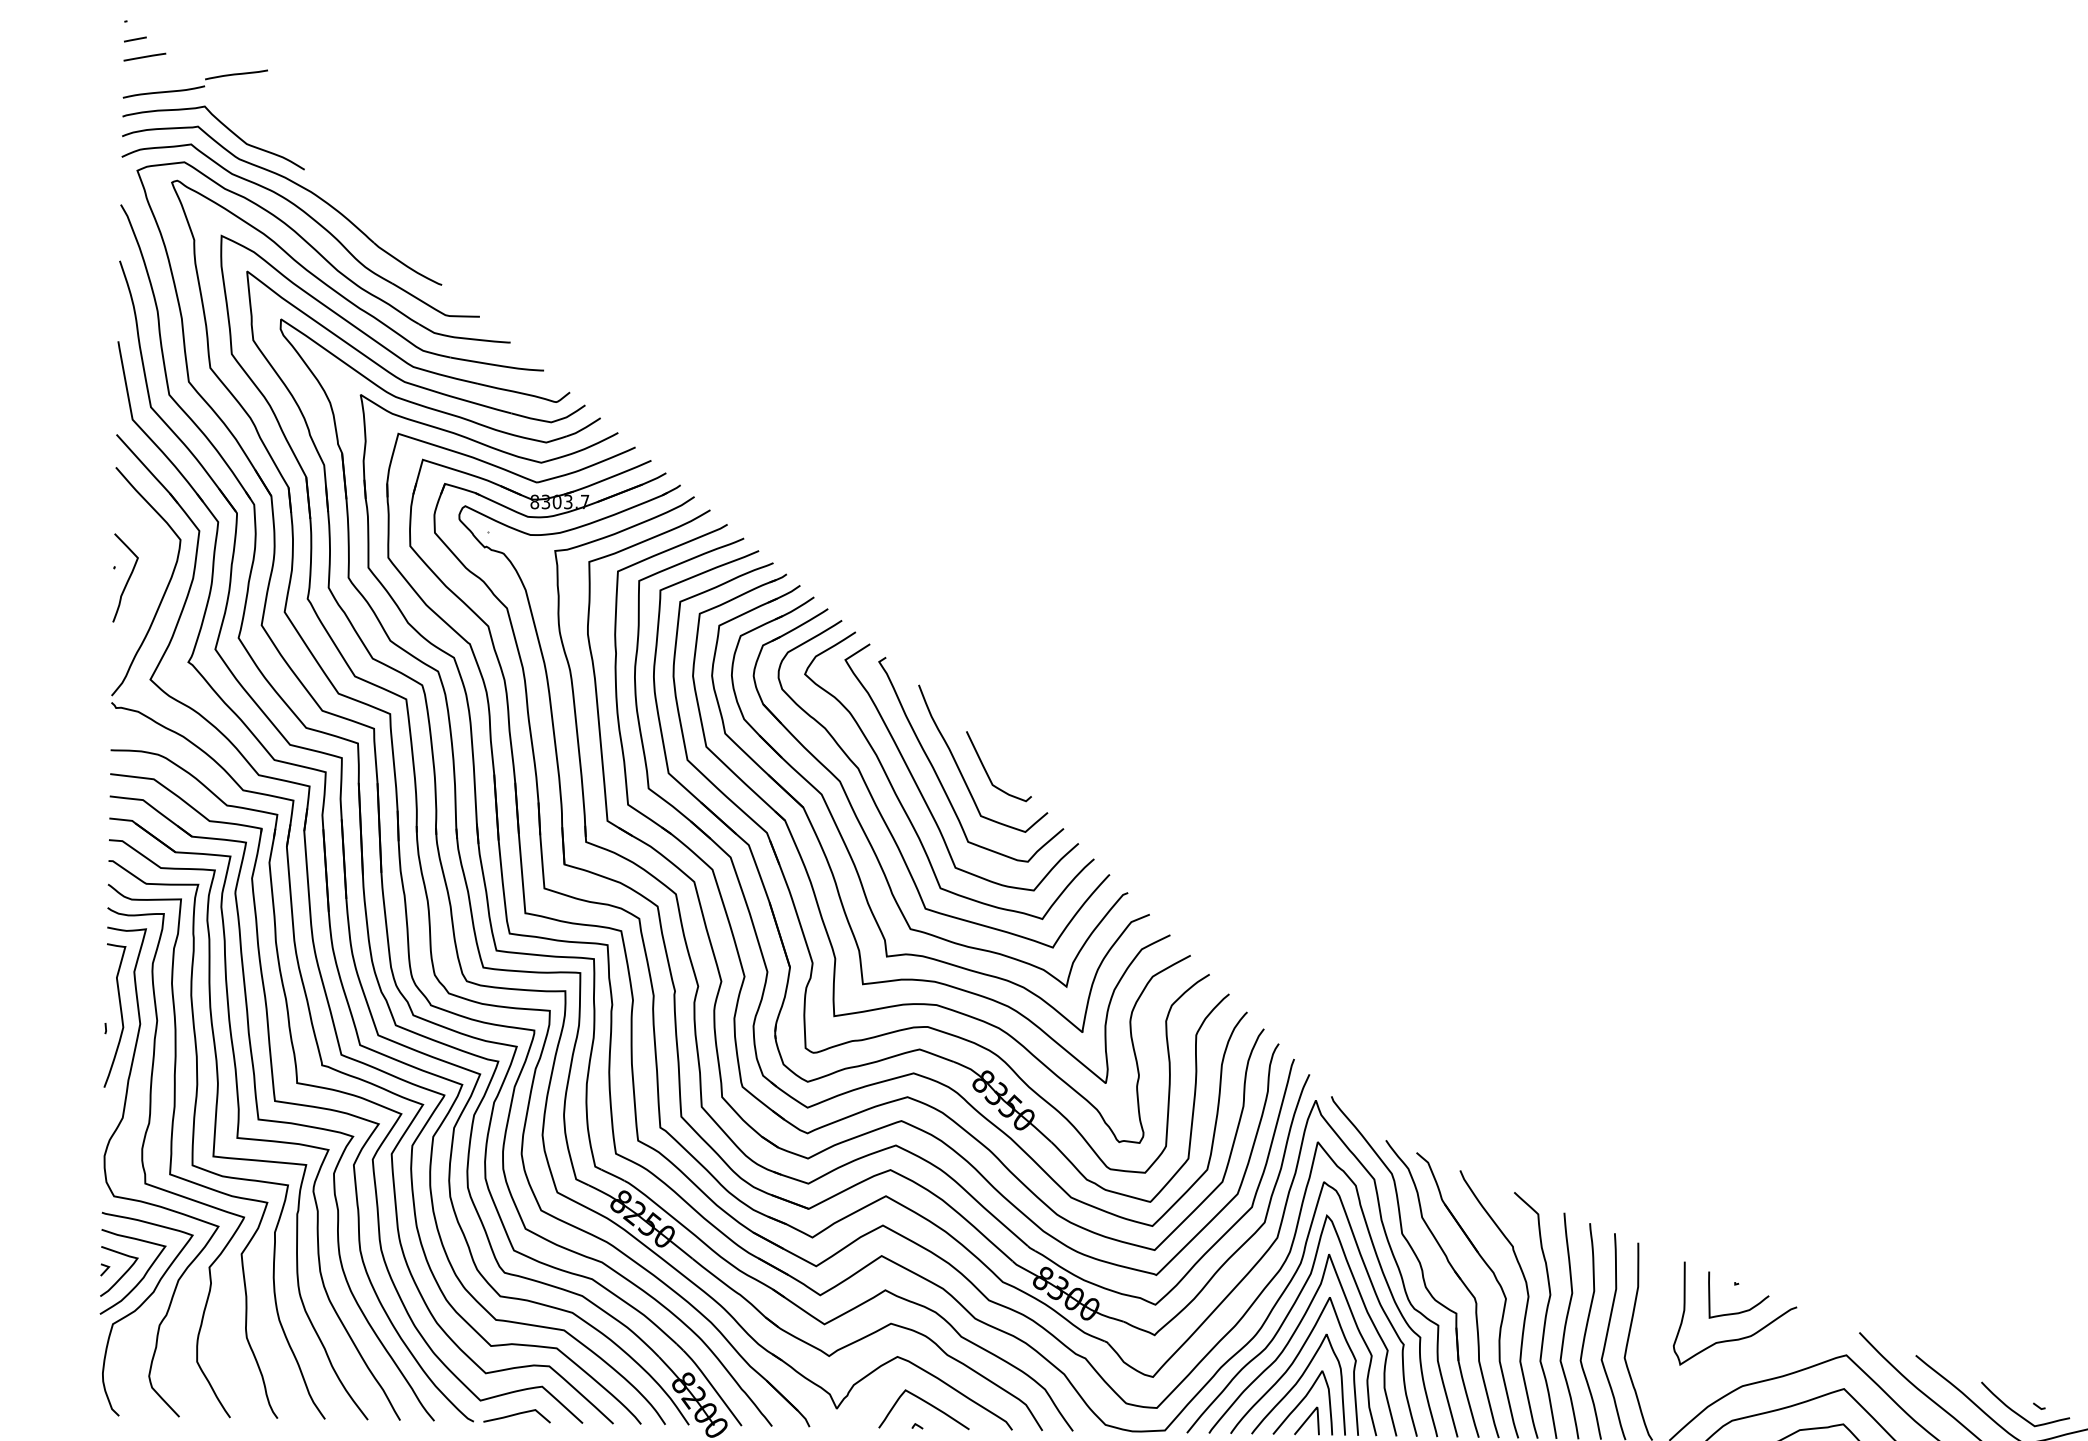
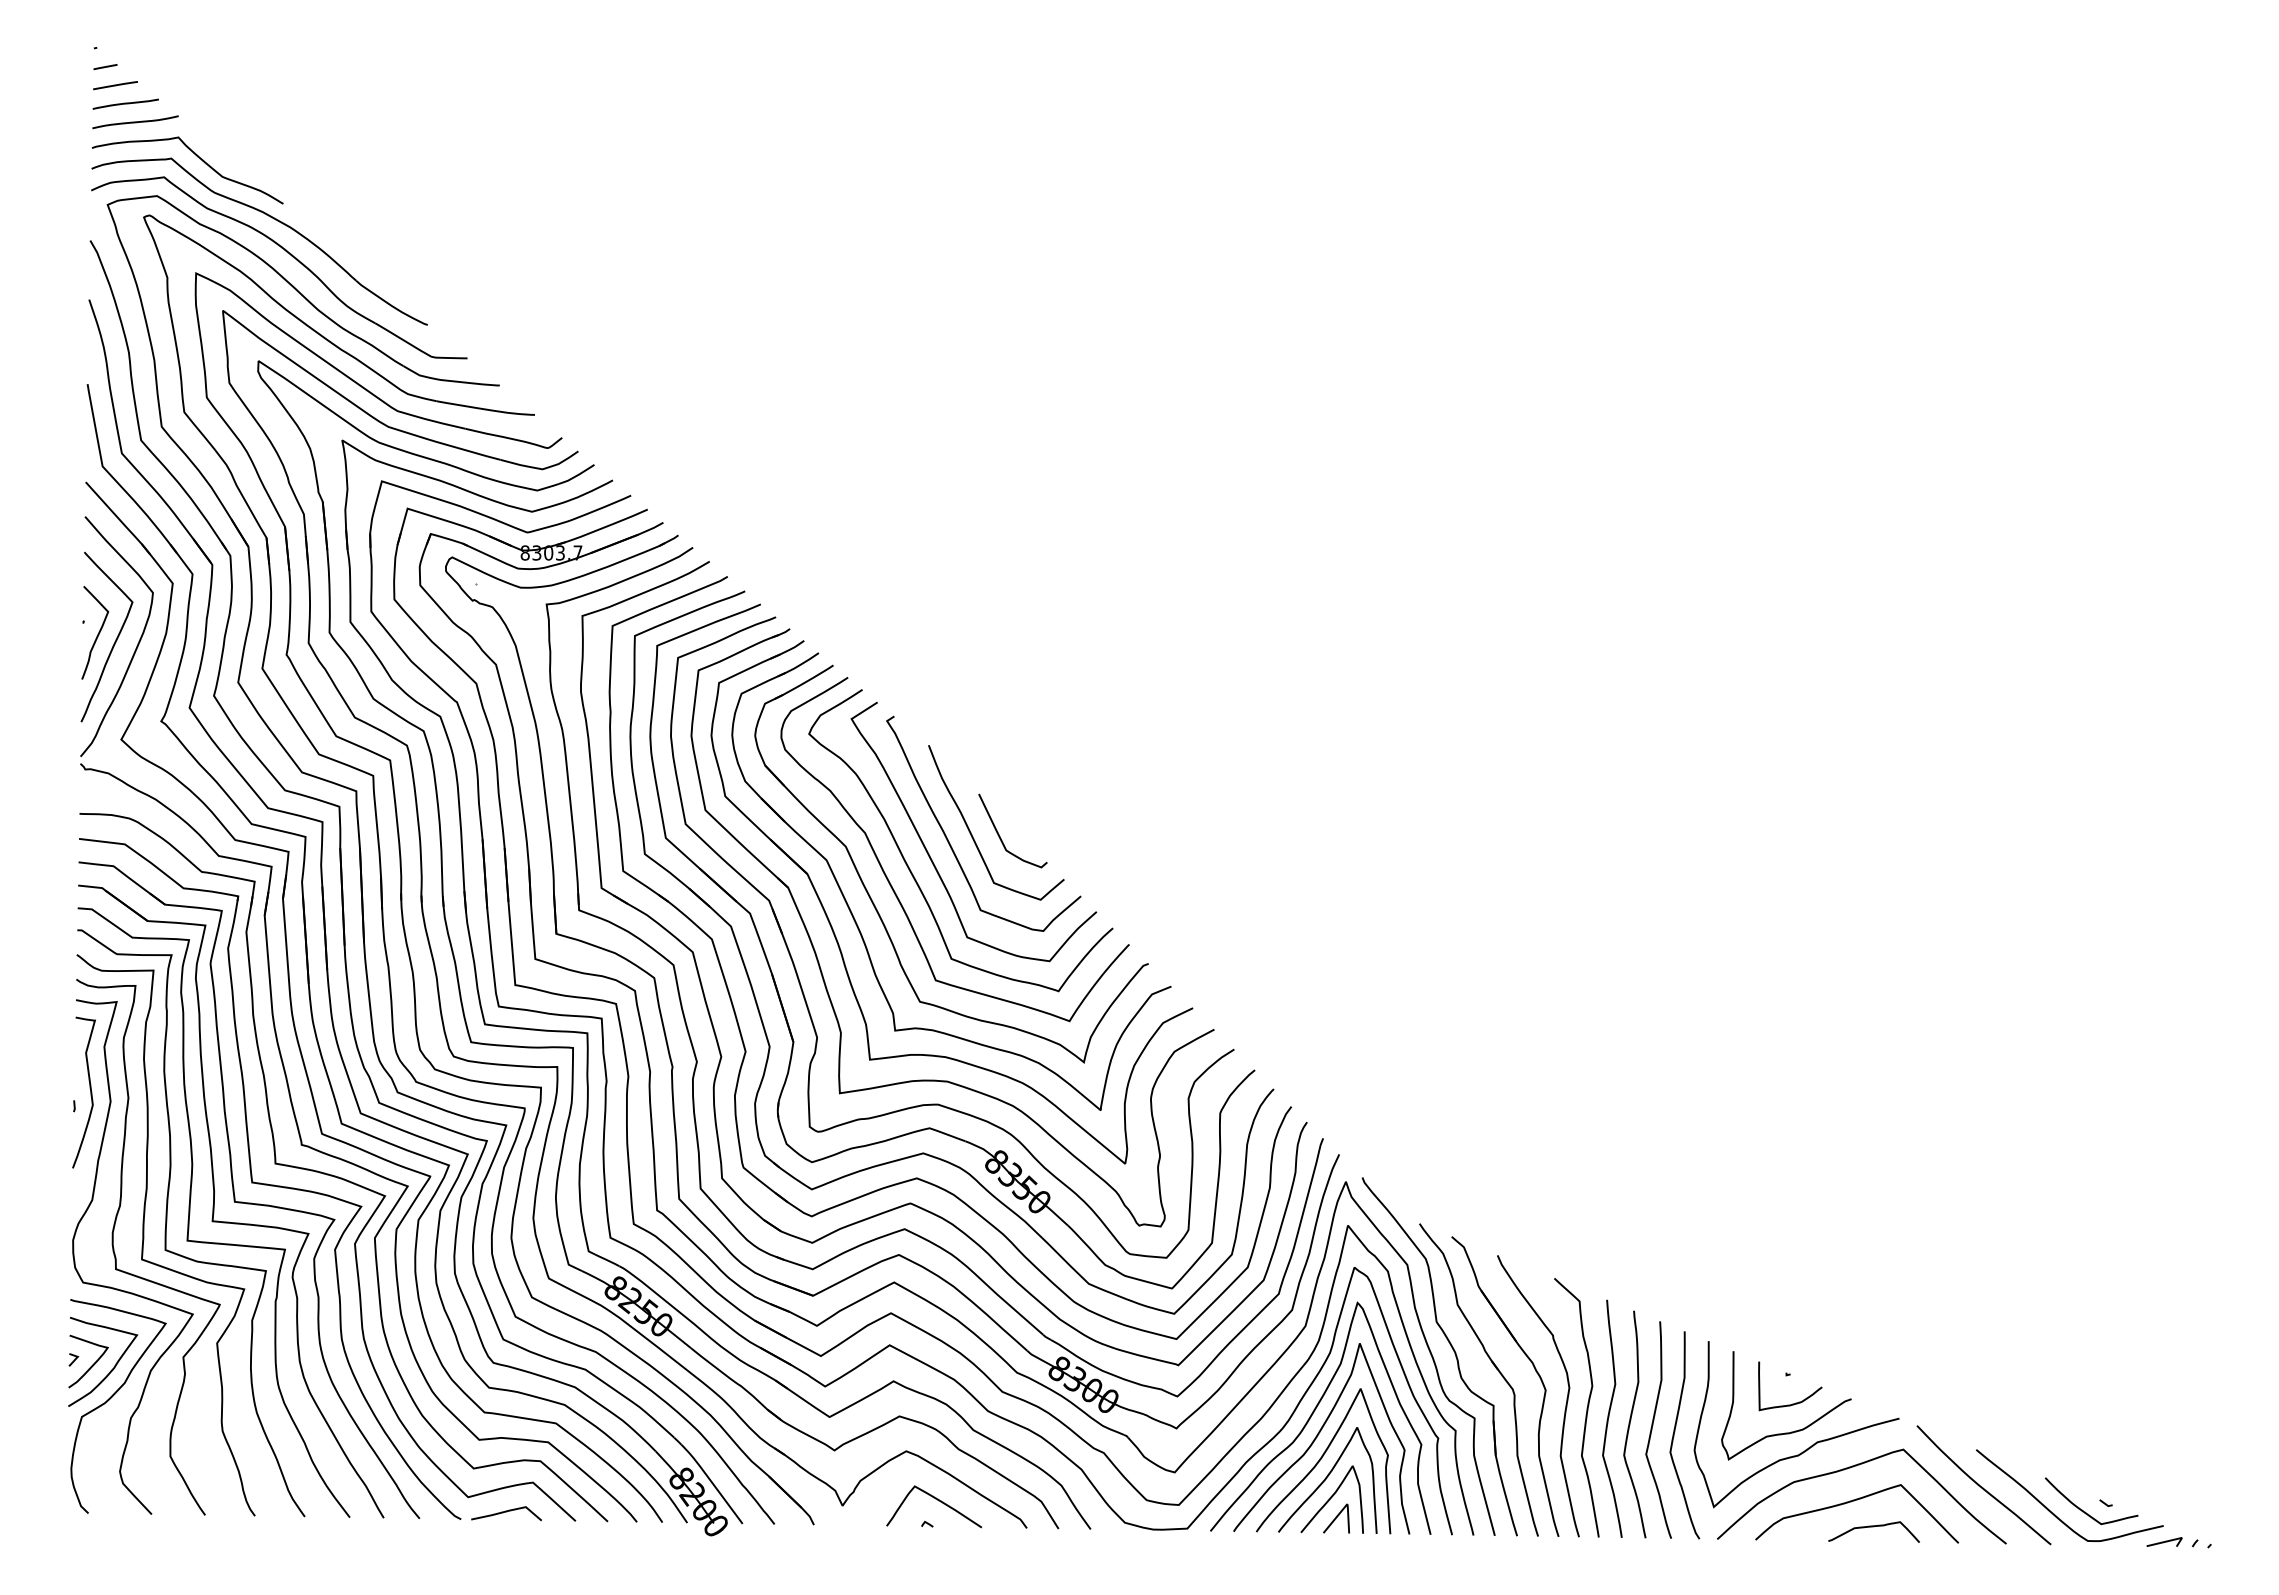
curve: (236, 74) -> (125, 103), moved
curve: (143, 586) -> (114, 641), added
curve: (1757, 1352) -> (1809, 1446), added

